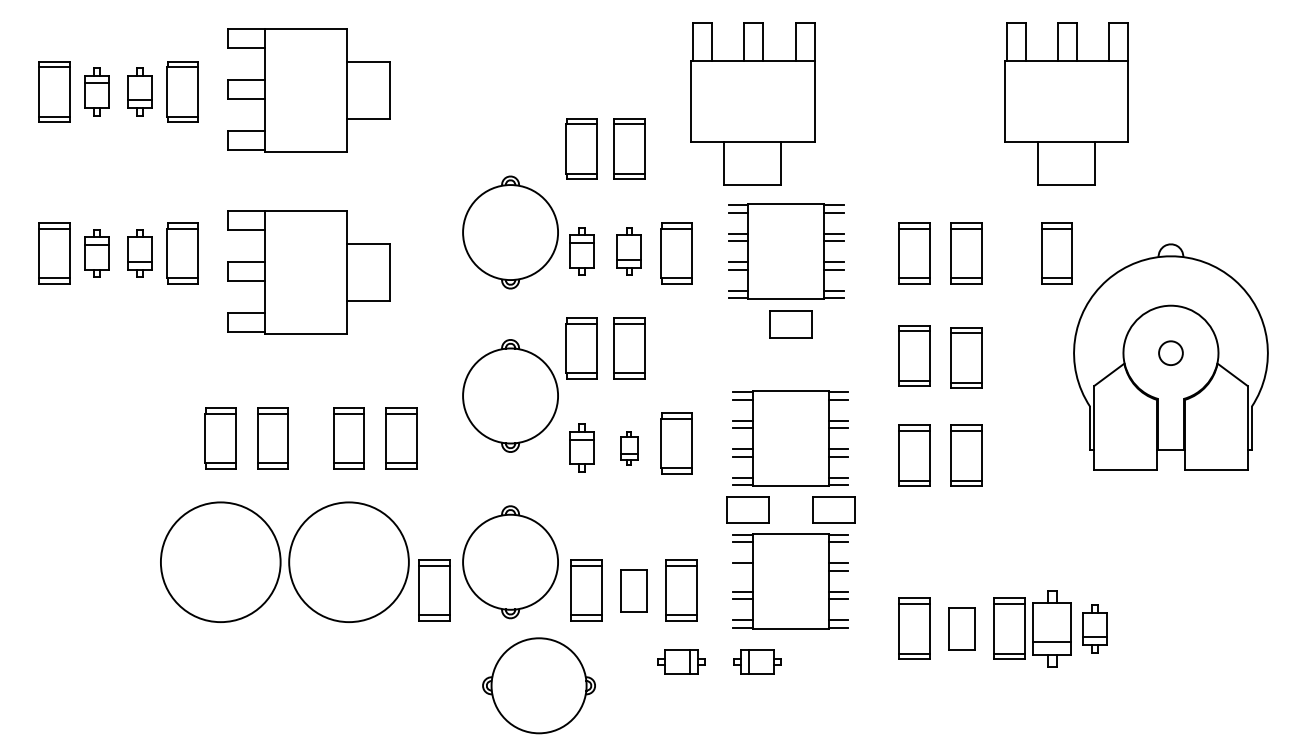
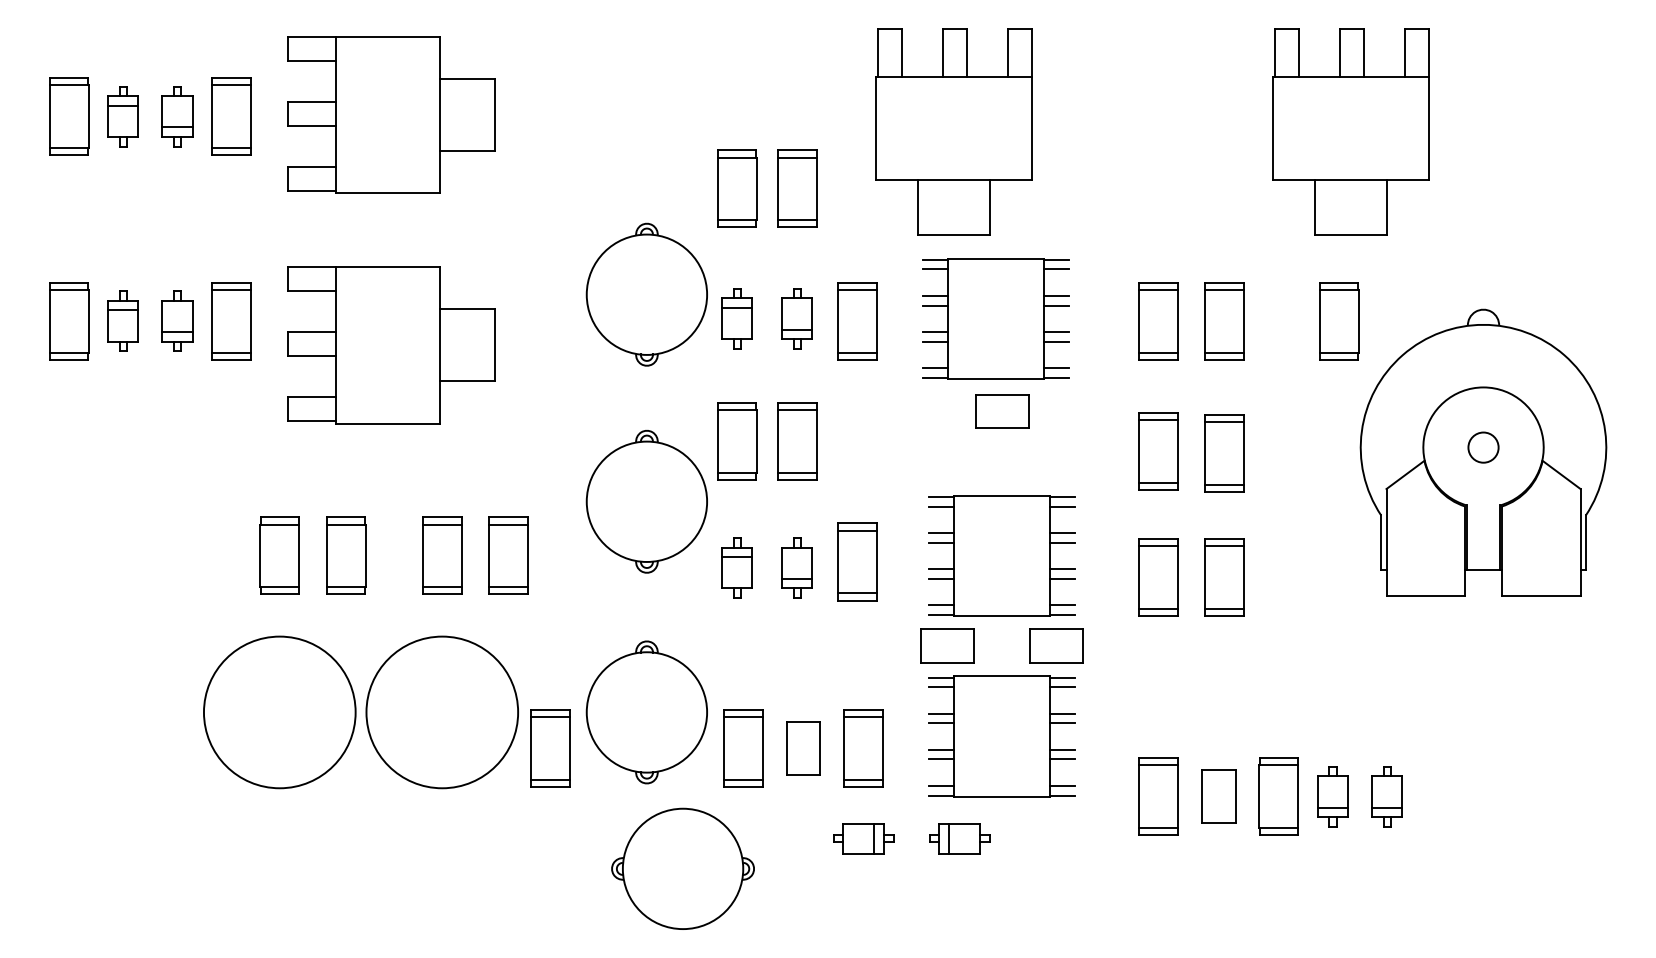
part: (628, 447) -> (796, 567), size x1.43
line: (743, 571) -> (941, 723), added
part: (1051, 628) -> (1332, 796), size x0.62

